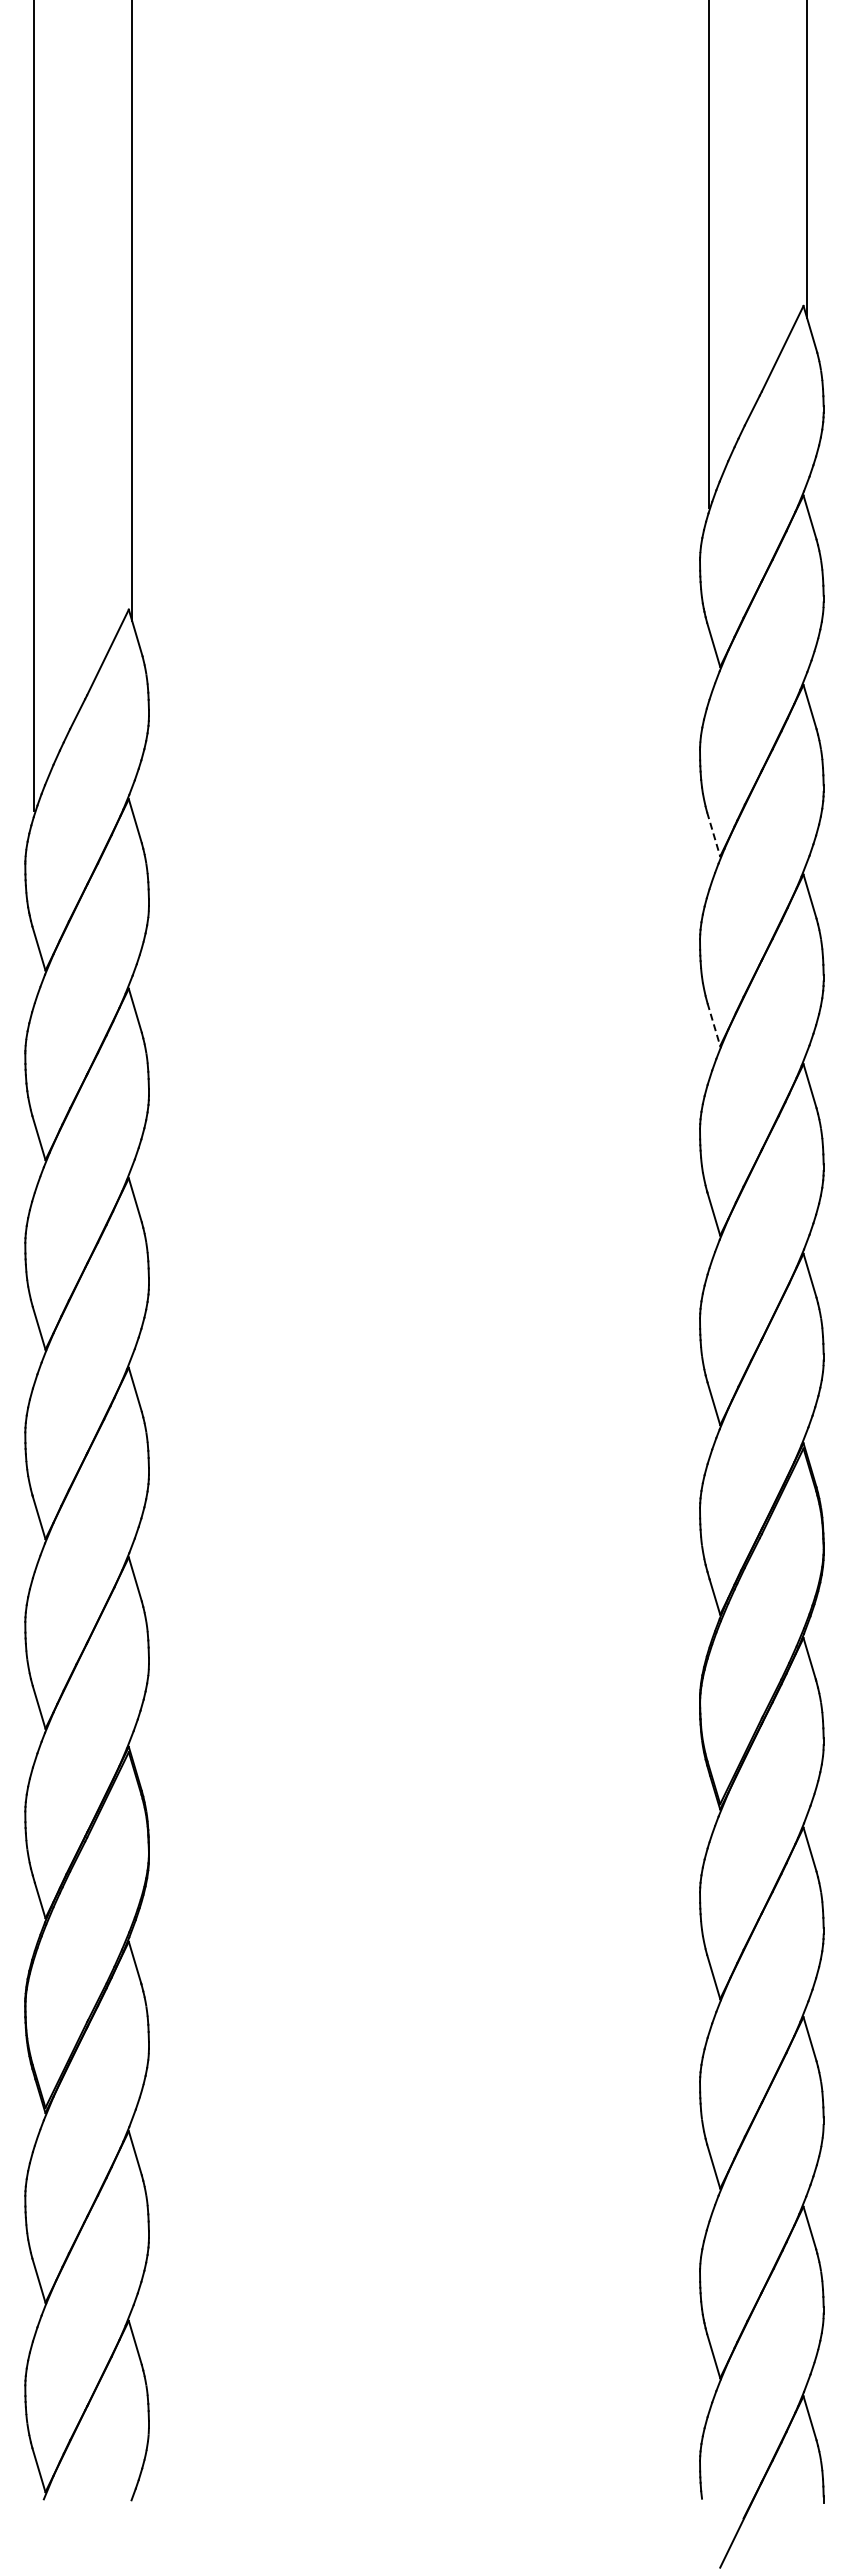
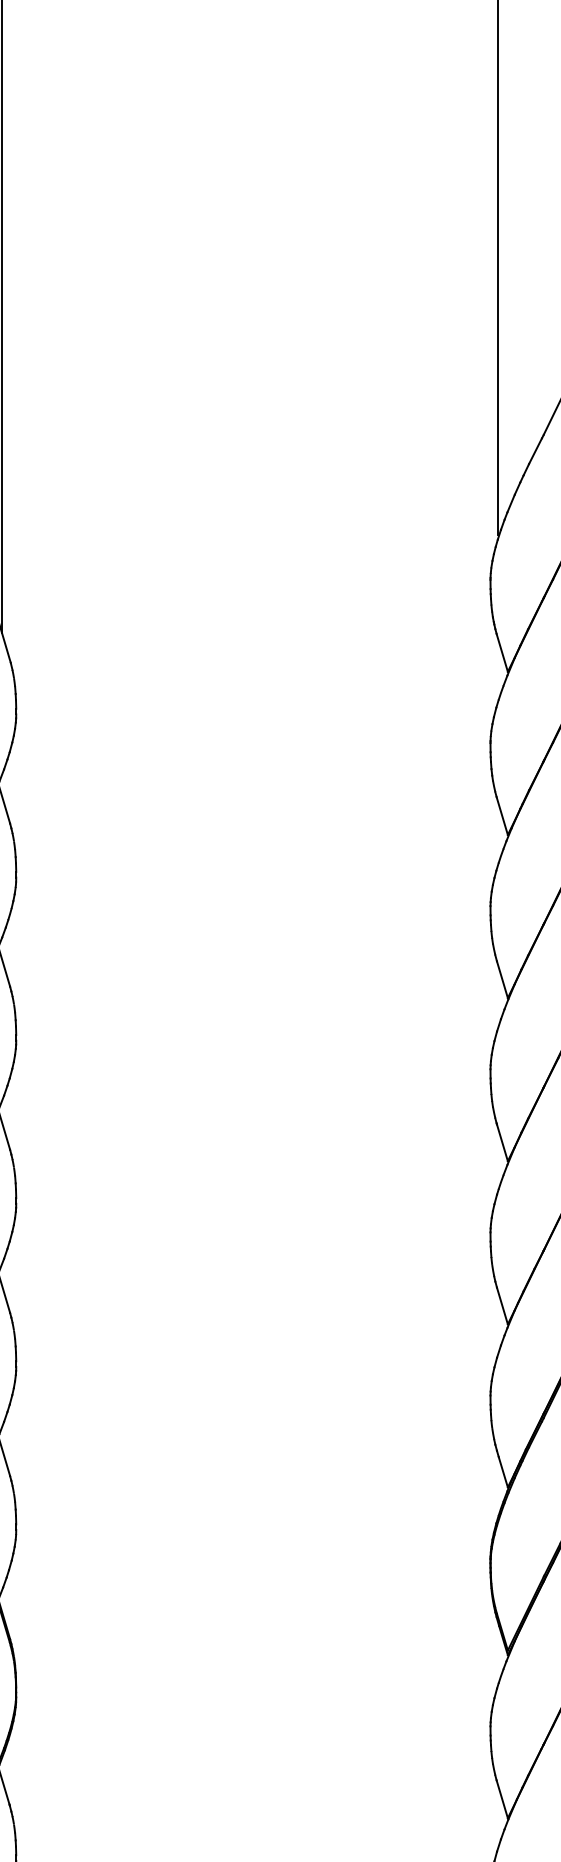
line: (713, 834) -> (502, 816), dashed -> solid
line: (714, 1025) -> (502, 980), dashed -> solid

